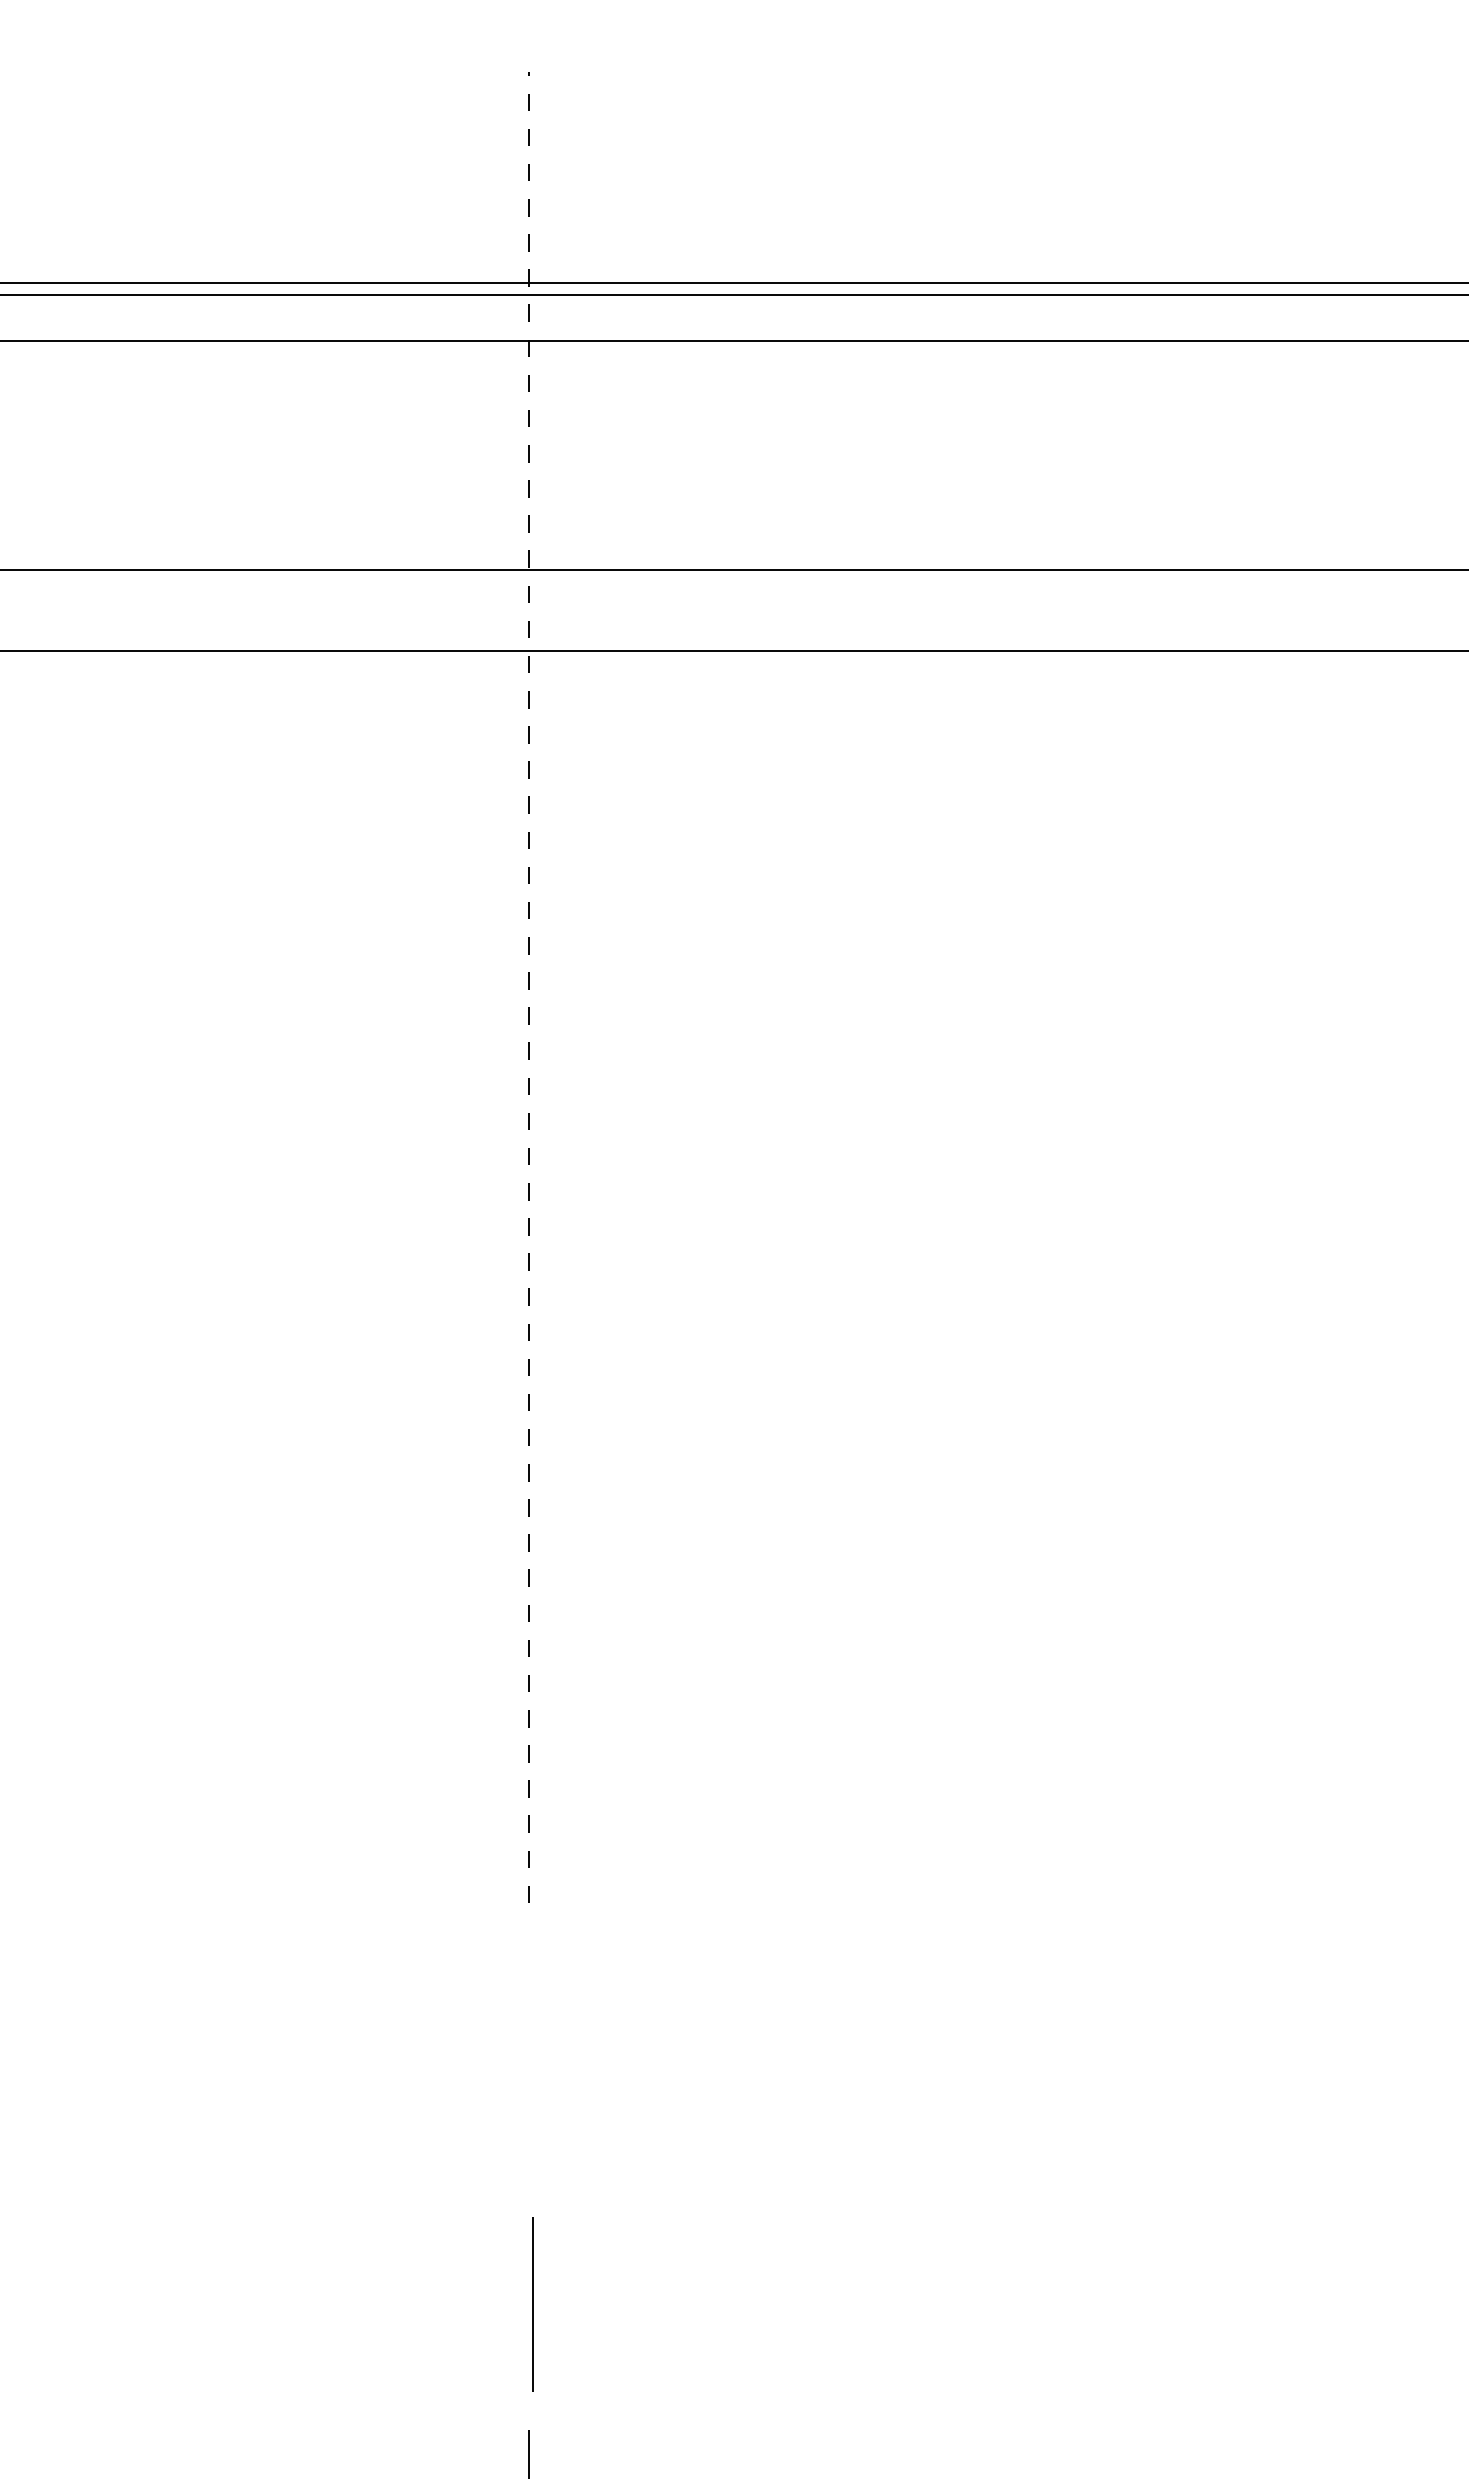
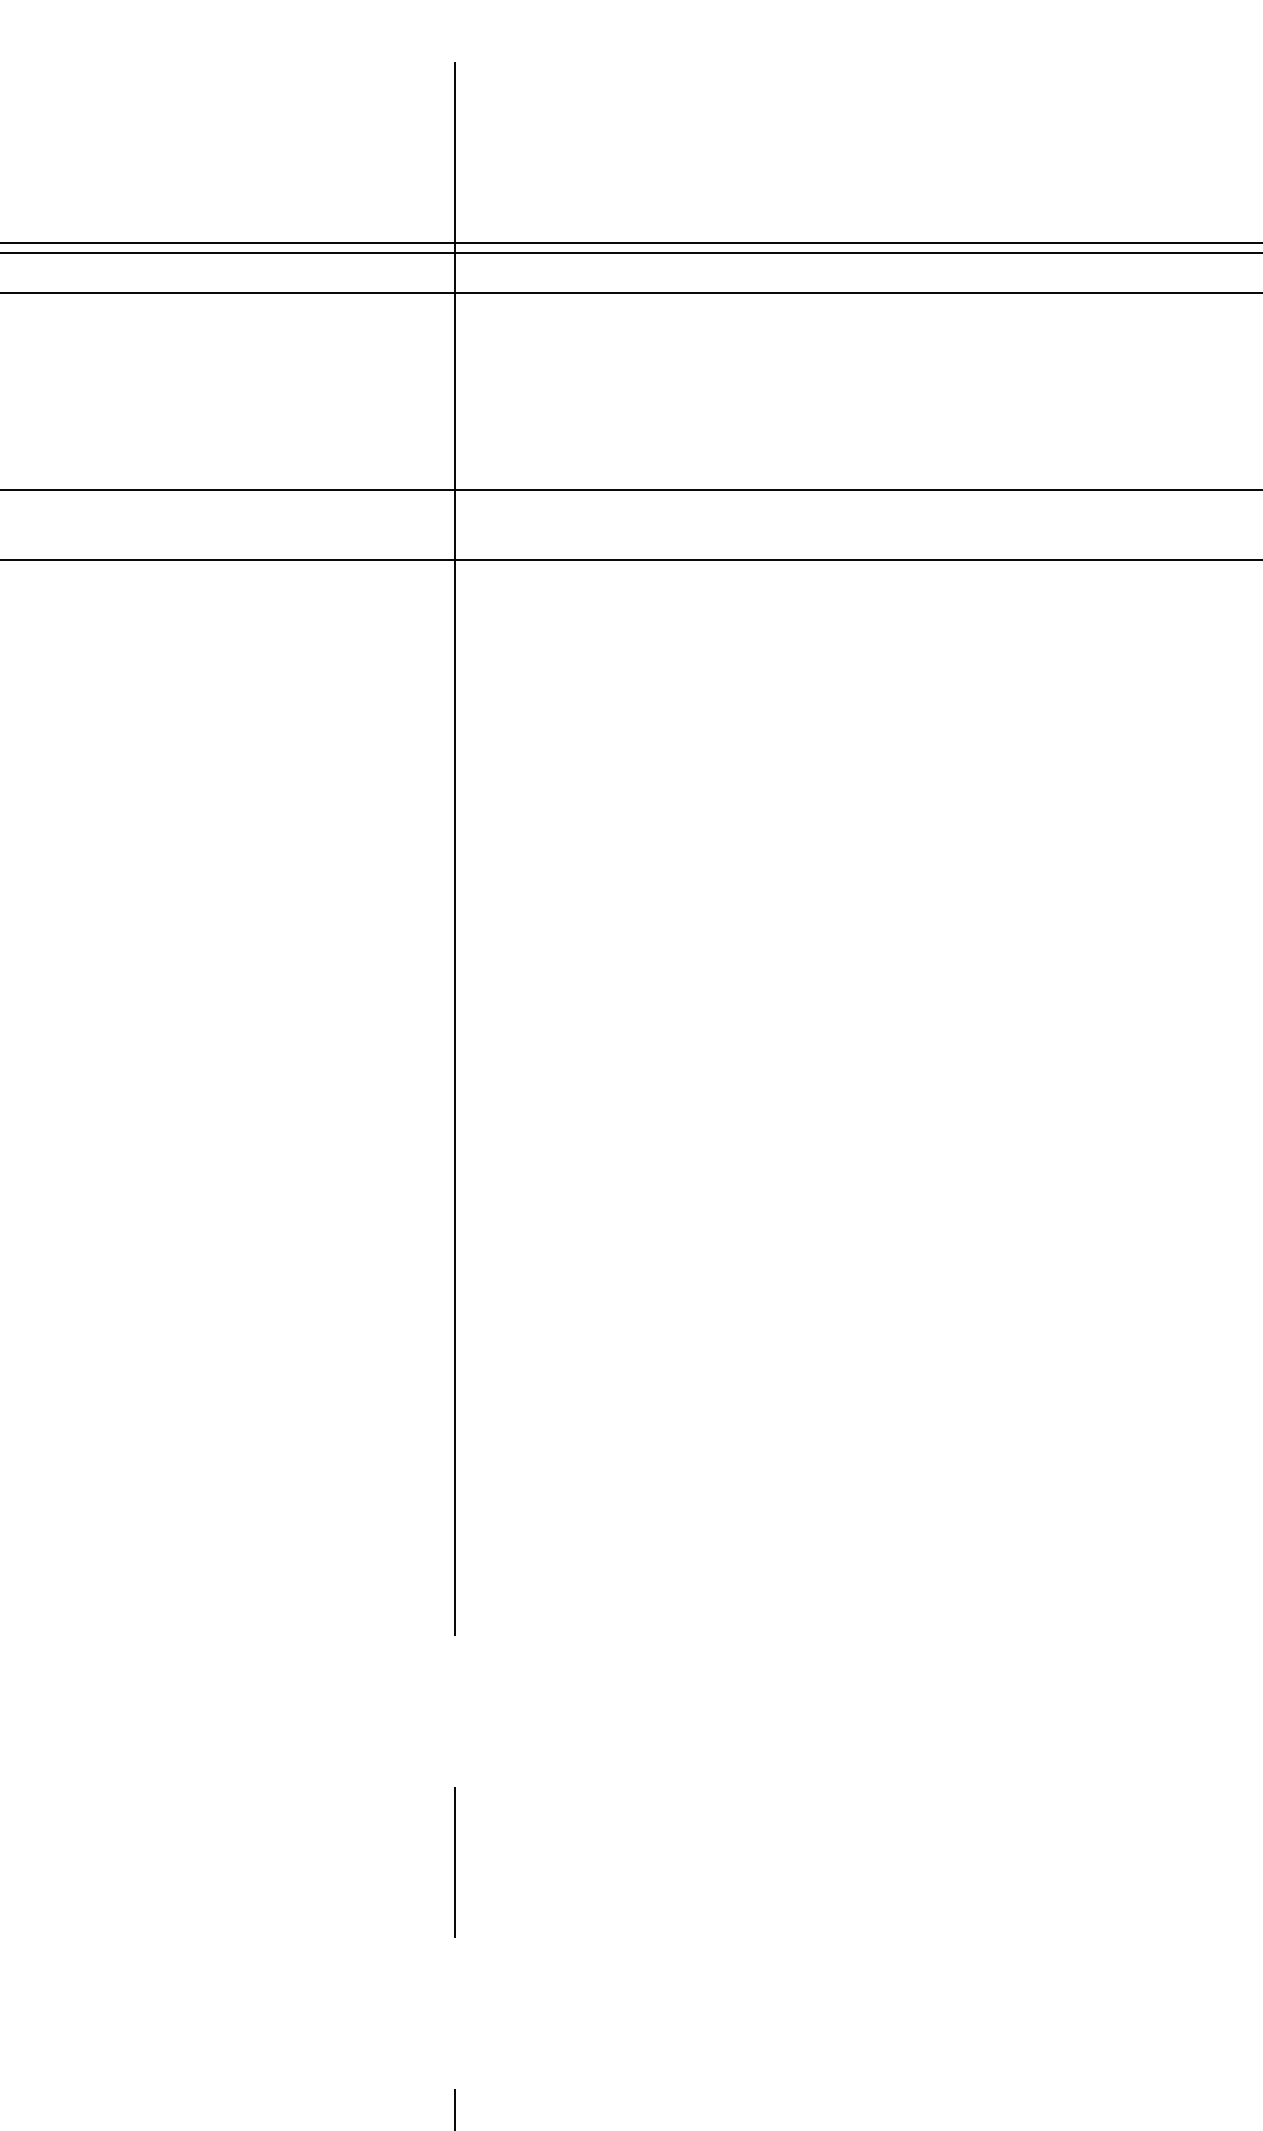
line: (529, 987) -> (455, 848), dashed -> solid
line: (532, 2304) -> (454, 1862), moved

